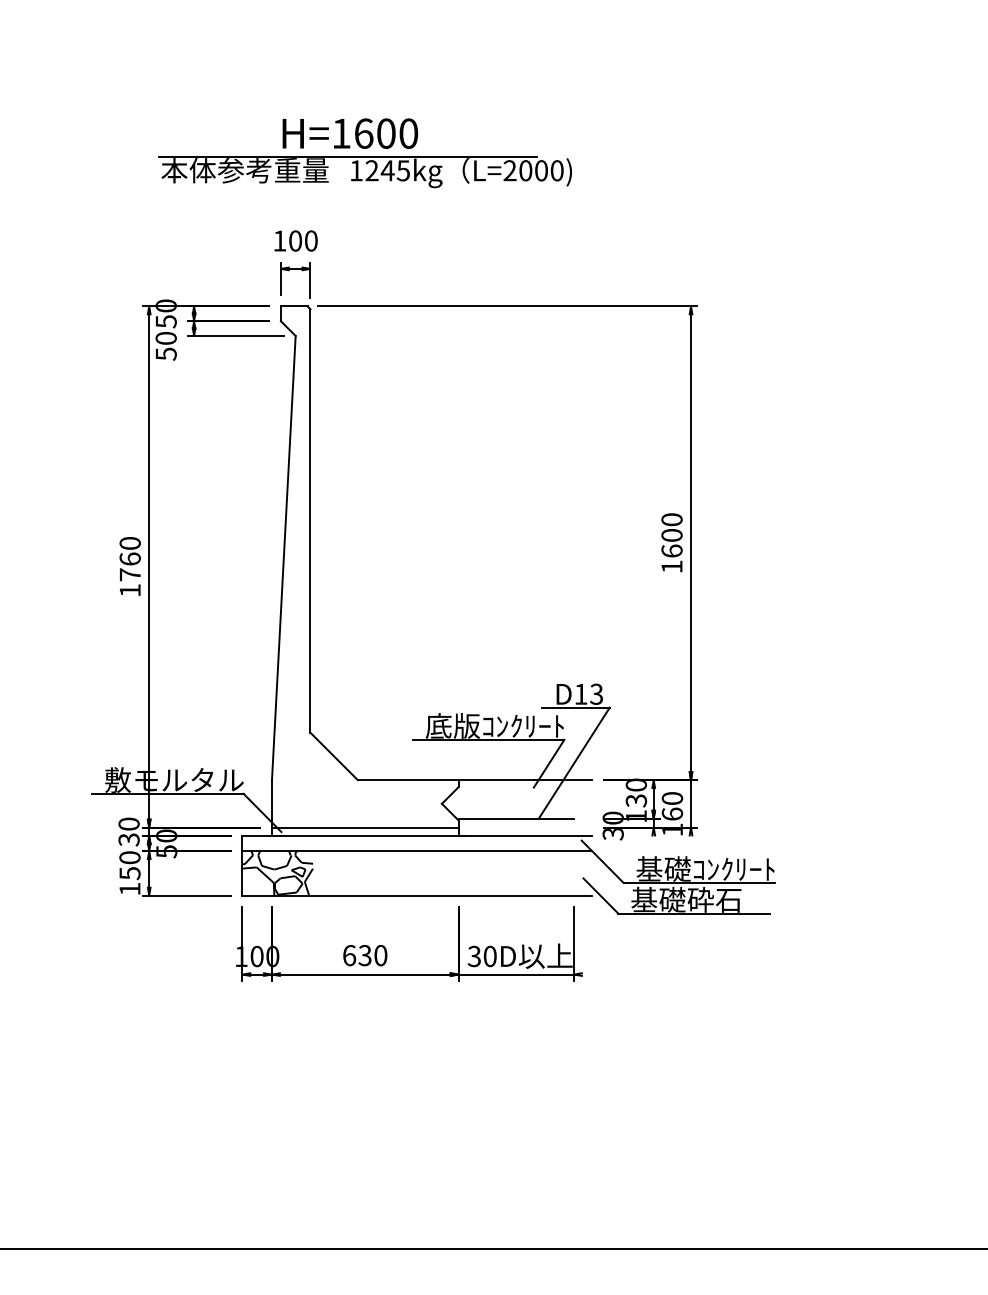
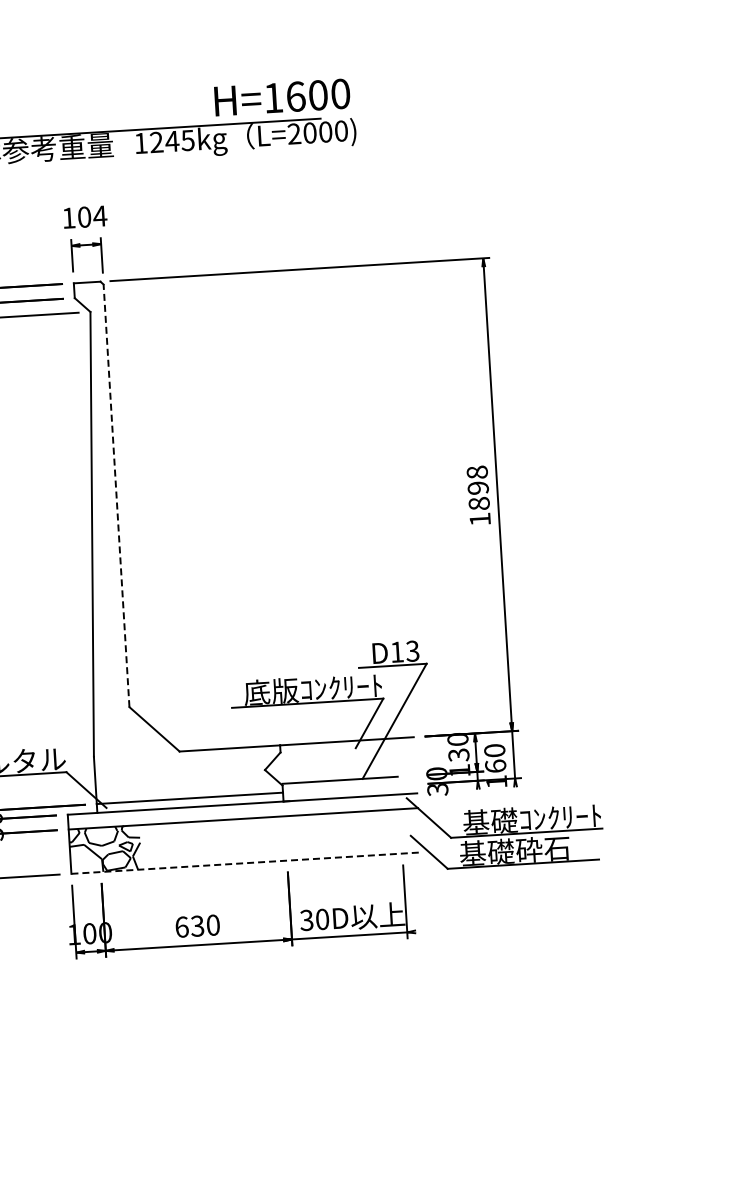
text: (350, 133) -> (282, 97), moved
text: (311, 240) -> (100, 215), 100 -> 104
line: (310, 521) -> (116, 496), solid -> dashed
text: (671, 535) -> (477, 488), 1600 -> 1898
line: (417, 895) -> (246, 863), solid -> dashed

